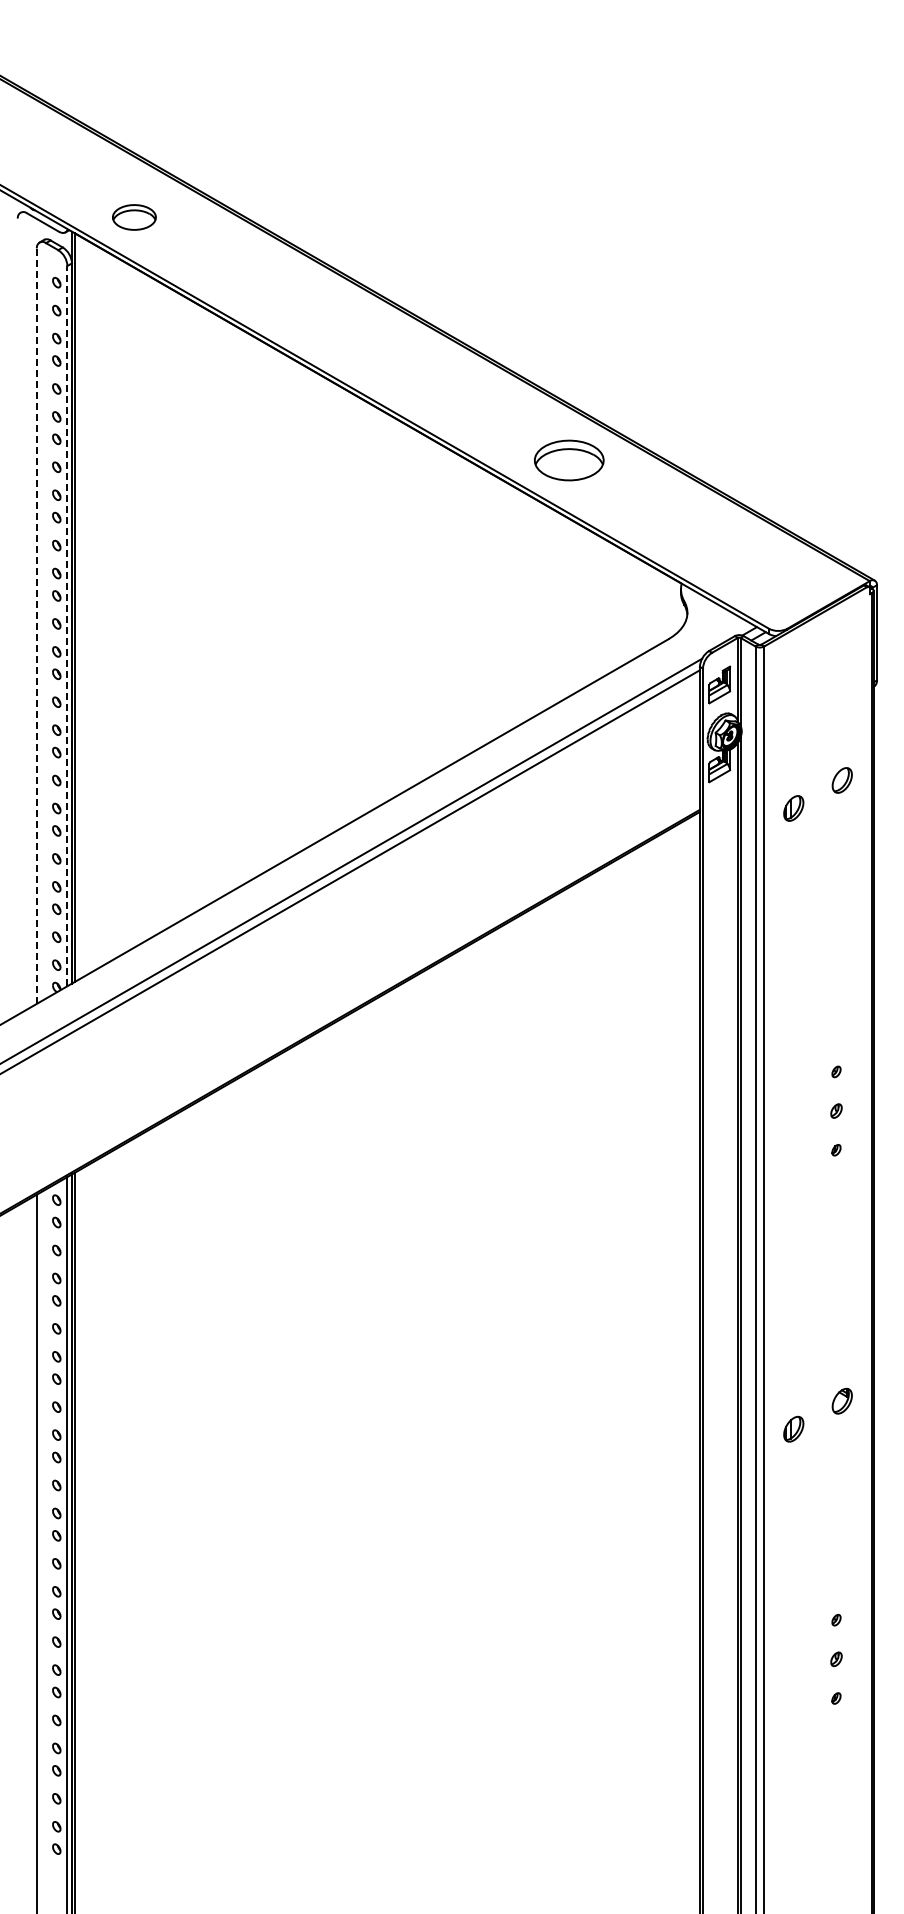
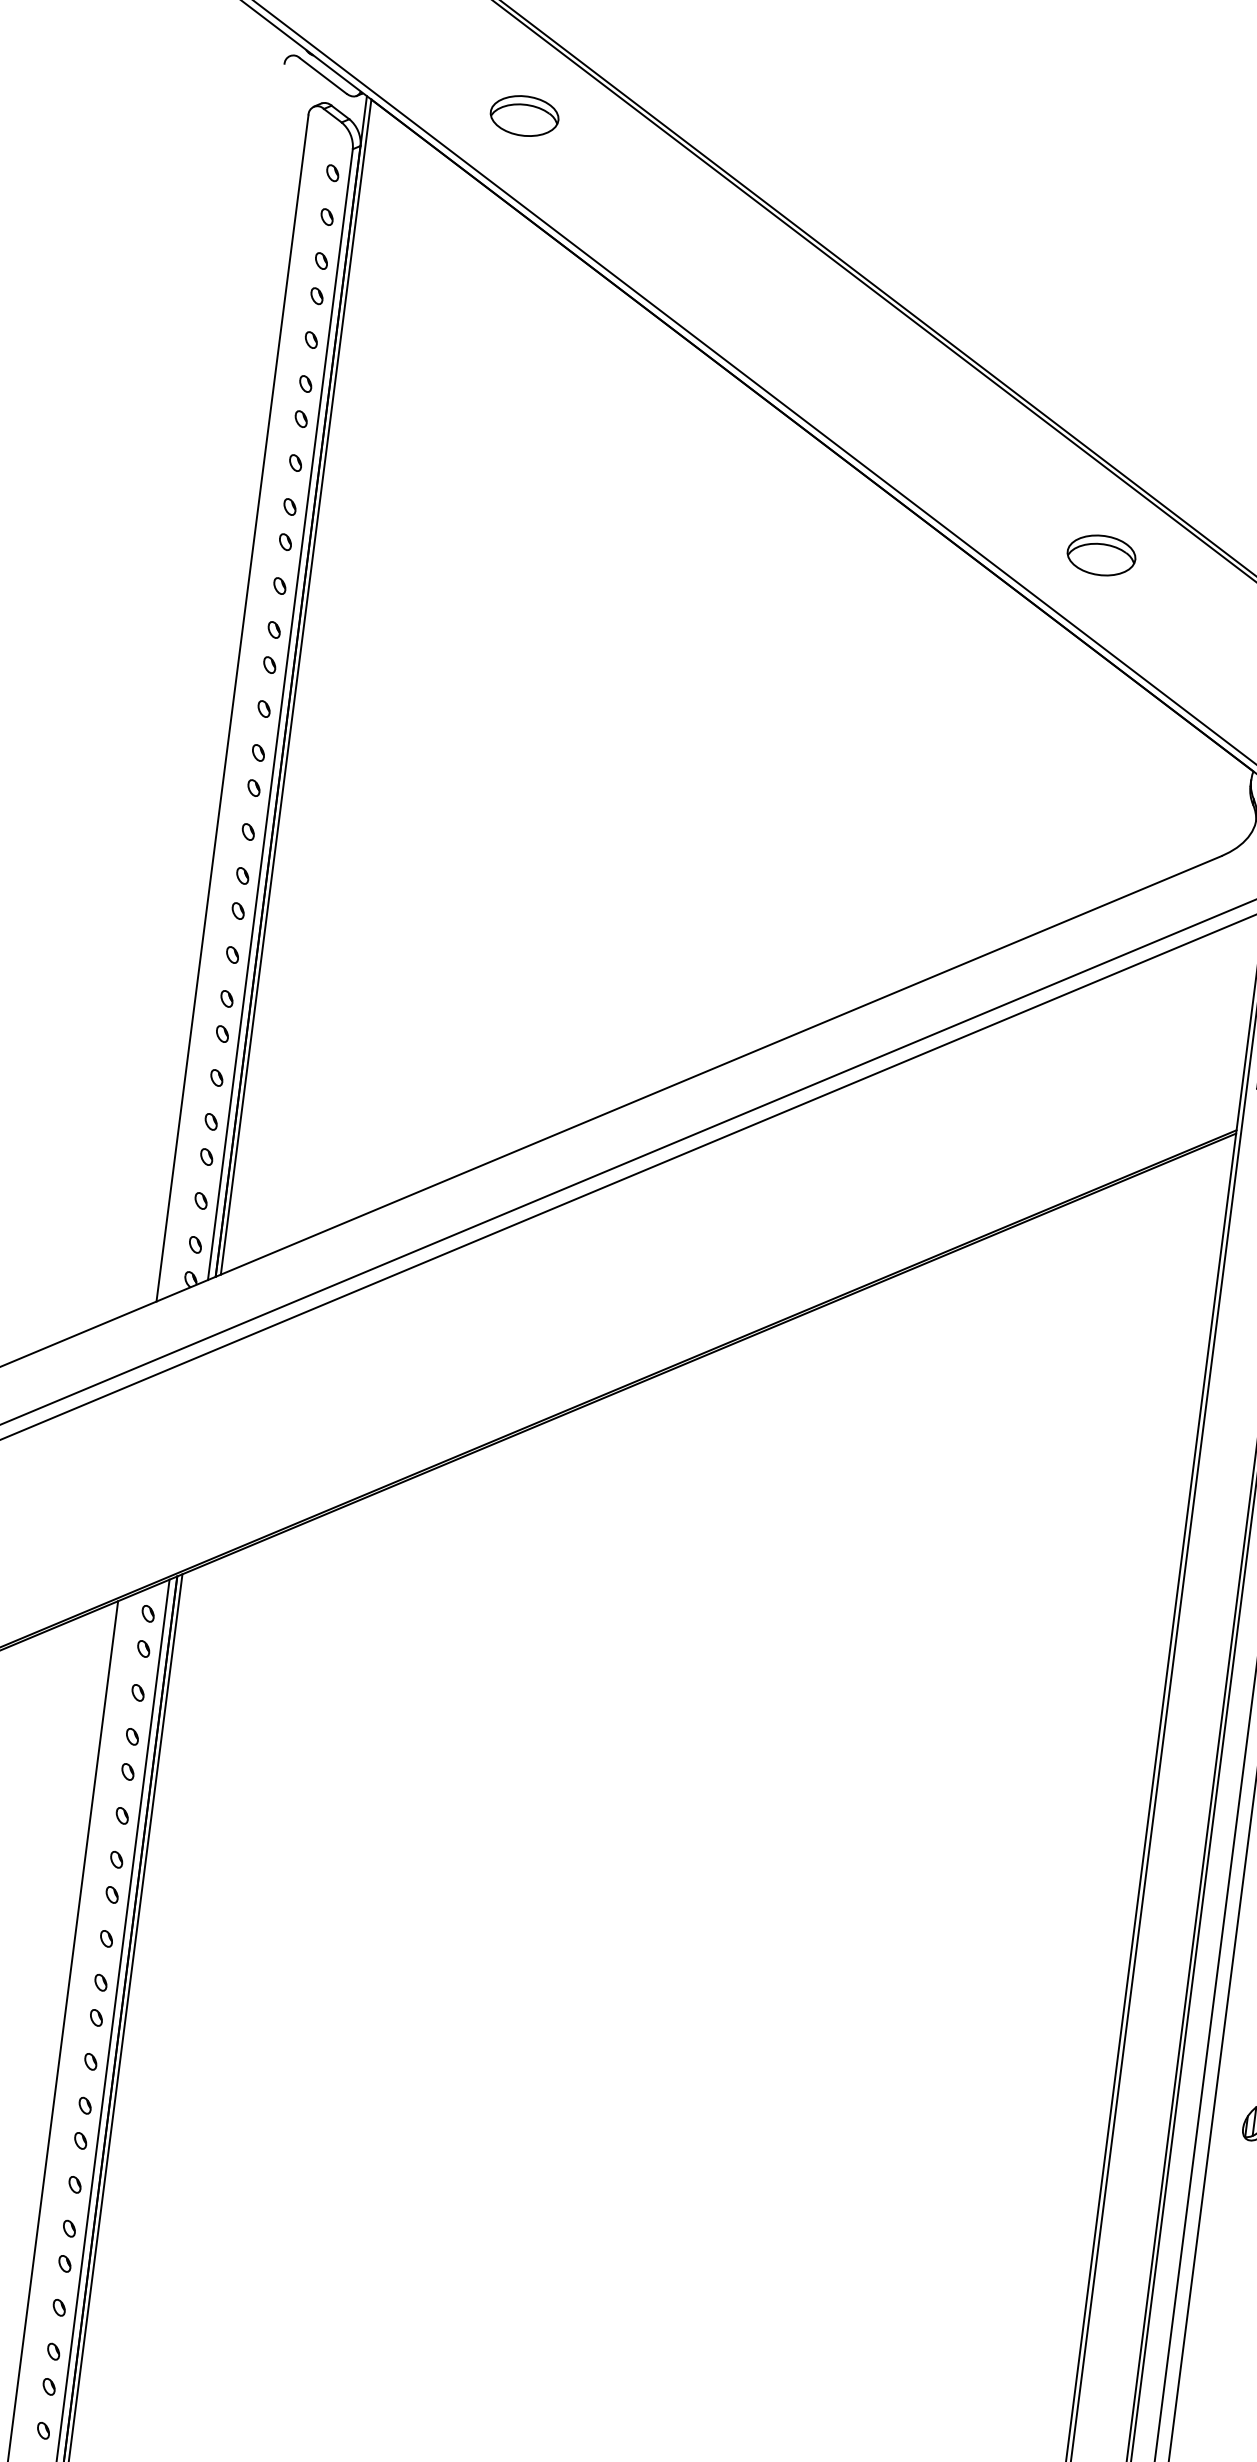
part: (134, 217) -> (524, 116), moved
part: (568, 460) -> (1100, 555), size x0.62
line: (67, 625) -> (280, 713), dashed -> solid
line: (36, 626) -> (231, 708), dashed -> solid

